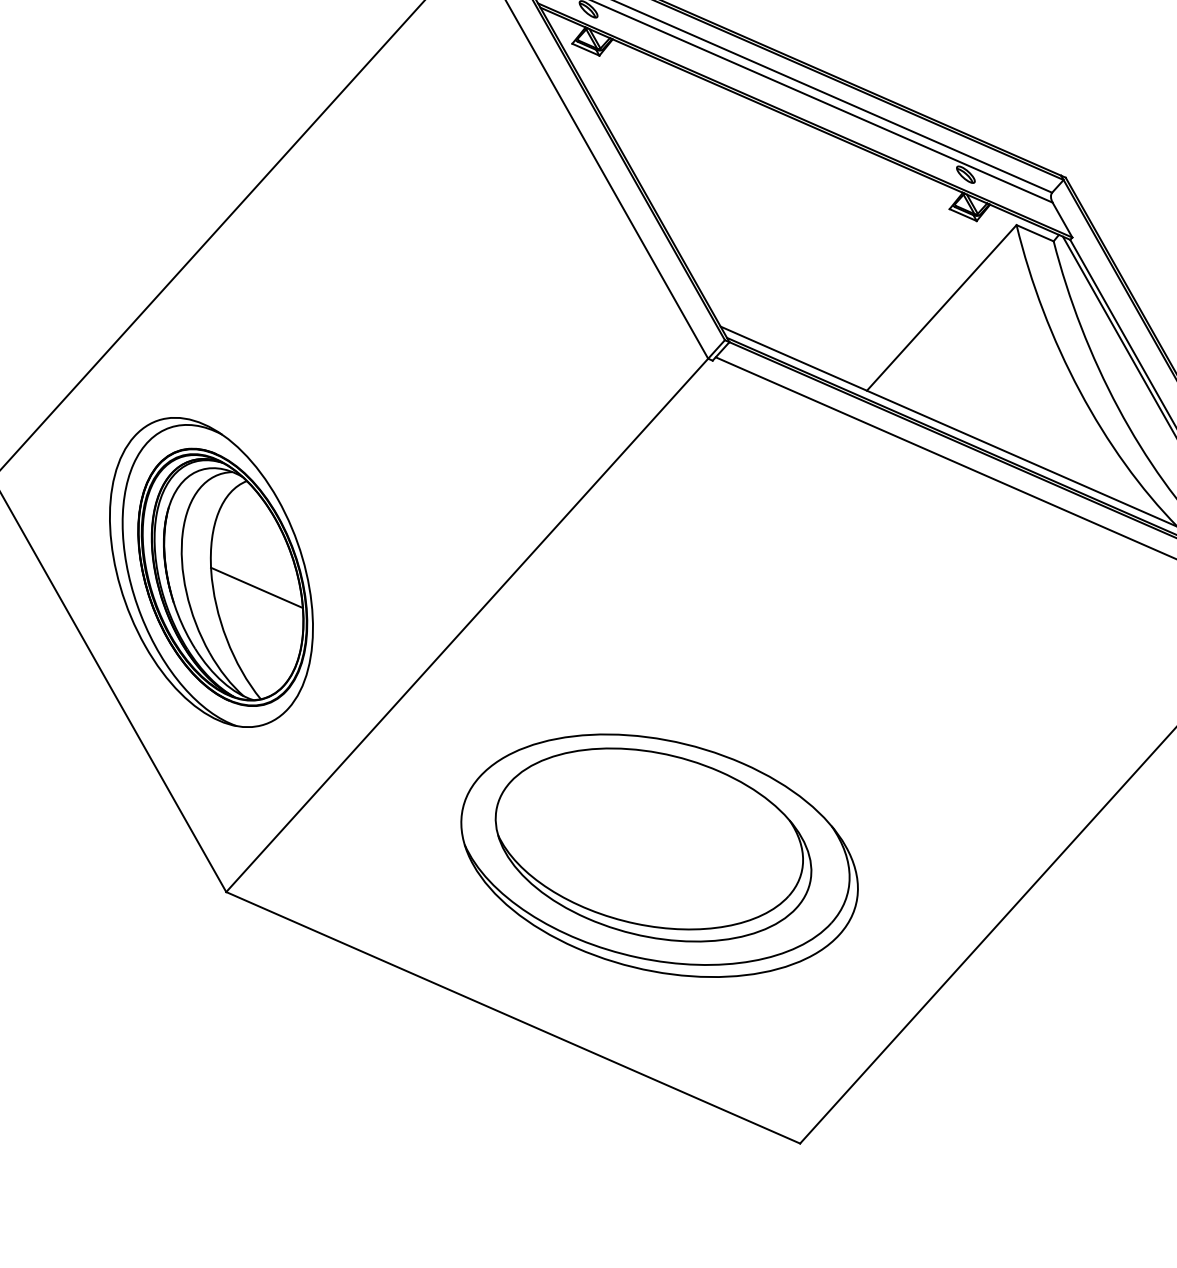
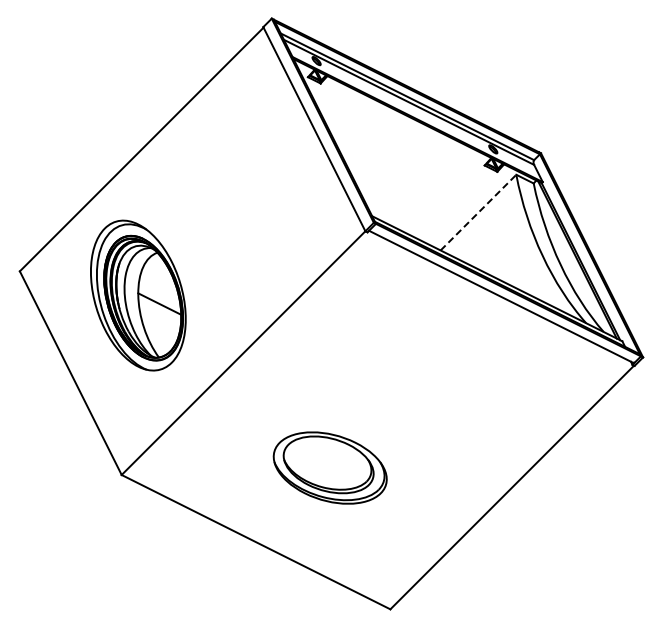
line: (941, 307) -> (478, 212), solid -> dashed
part: (211, 572) -> (138, 295), moved
part: (660, 854) -> (330, 467), size x0.6

